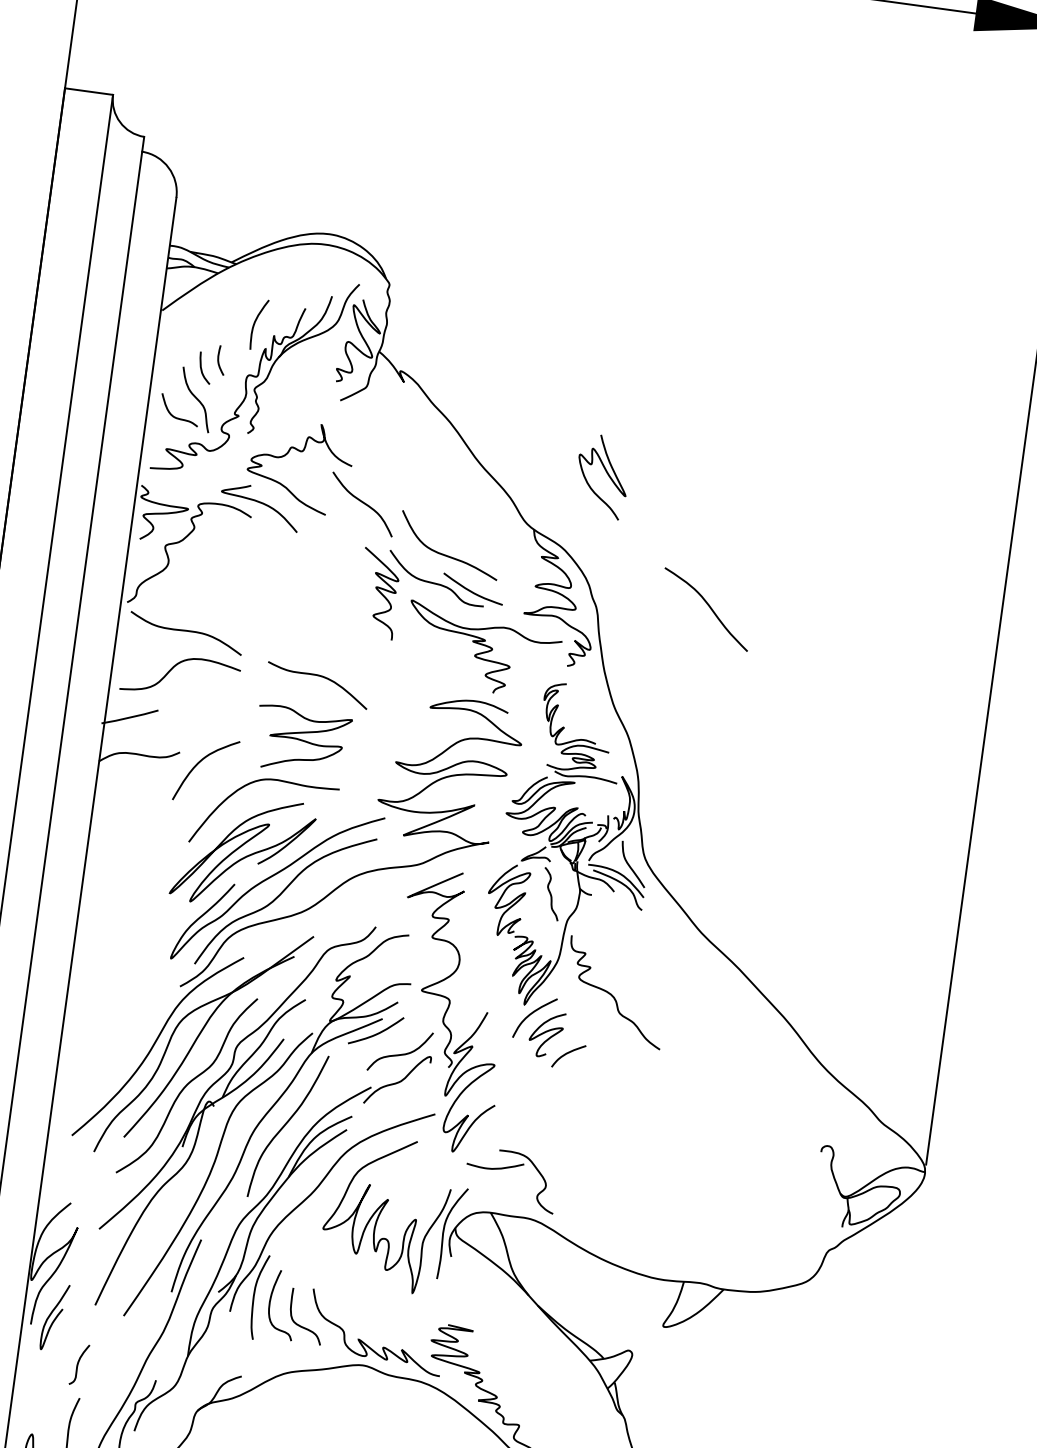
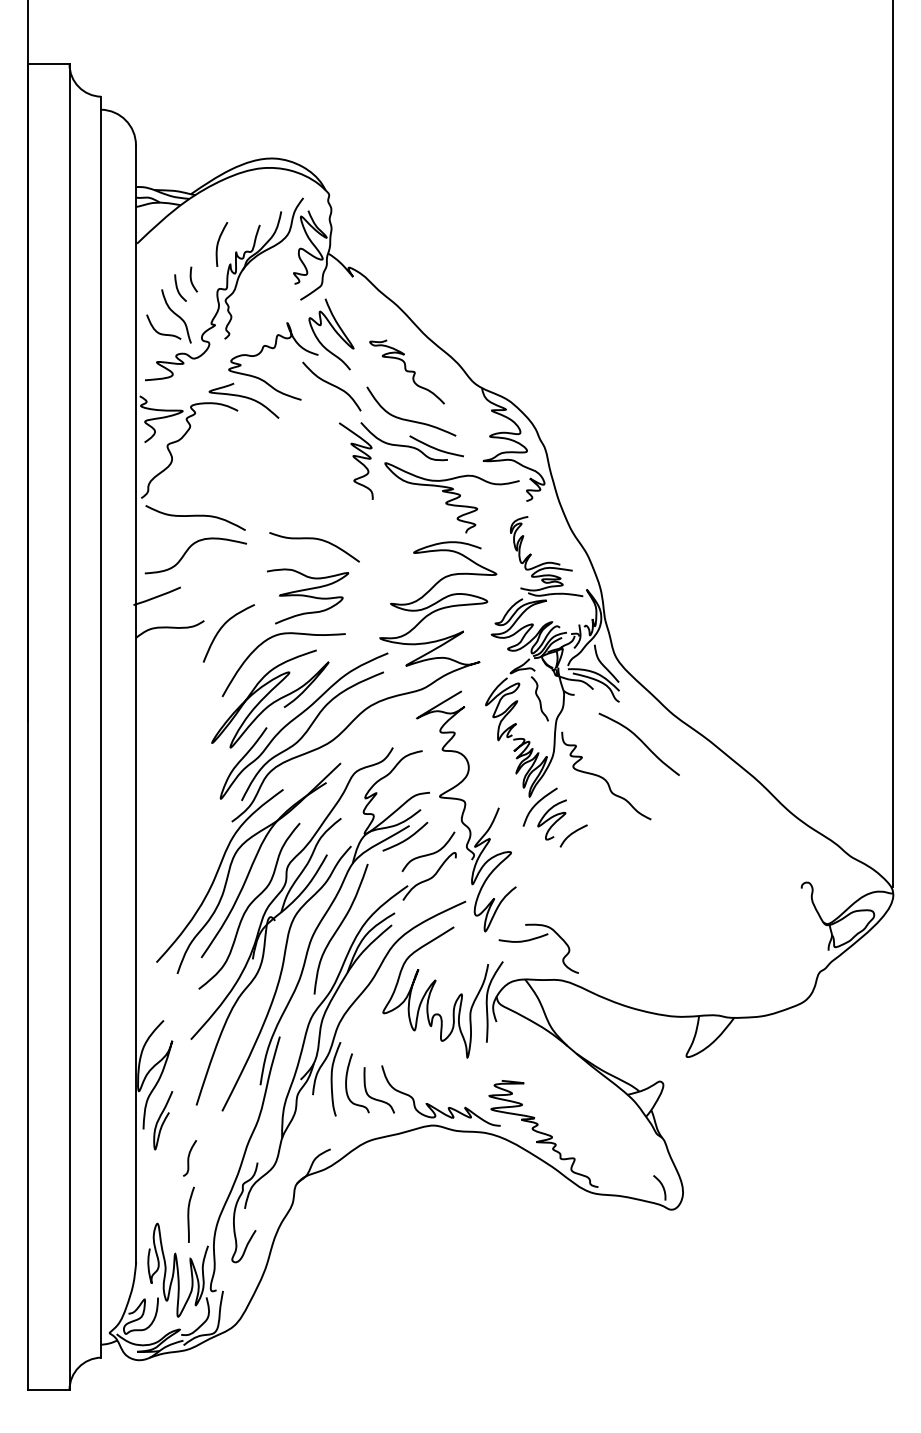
curve: (606, 473) -> (334, 331), moved
curve: (450, 498) -> (406, 371), added
curve: (708, 606) -> (640, 741), moved

